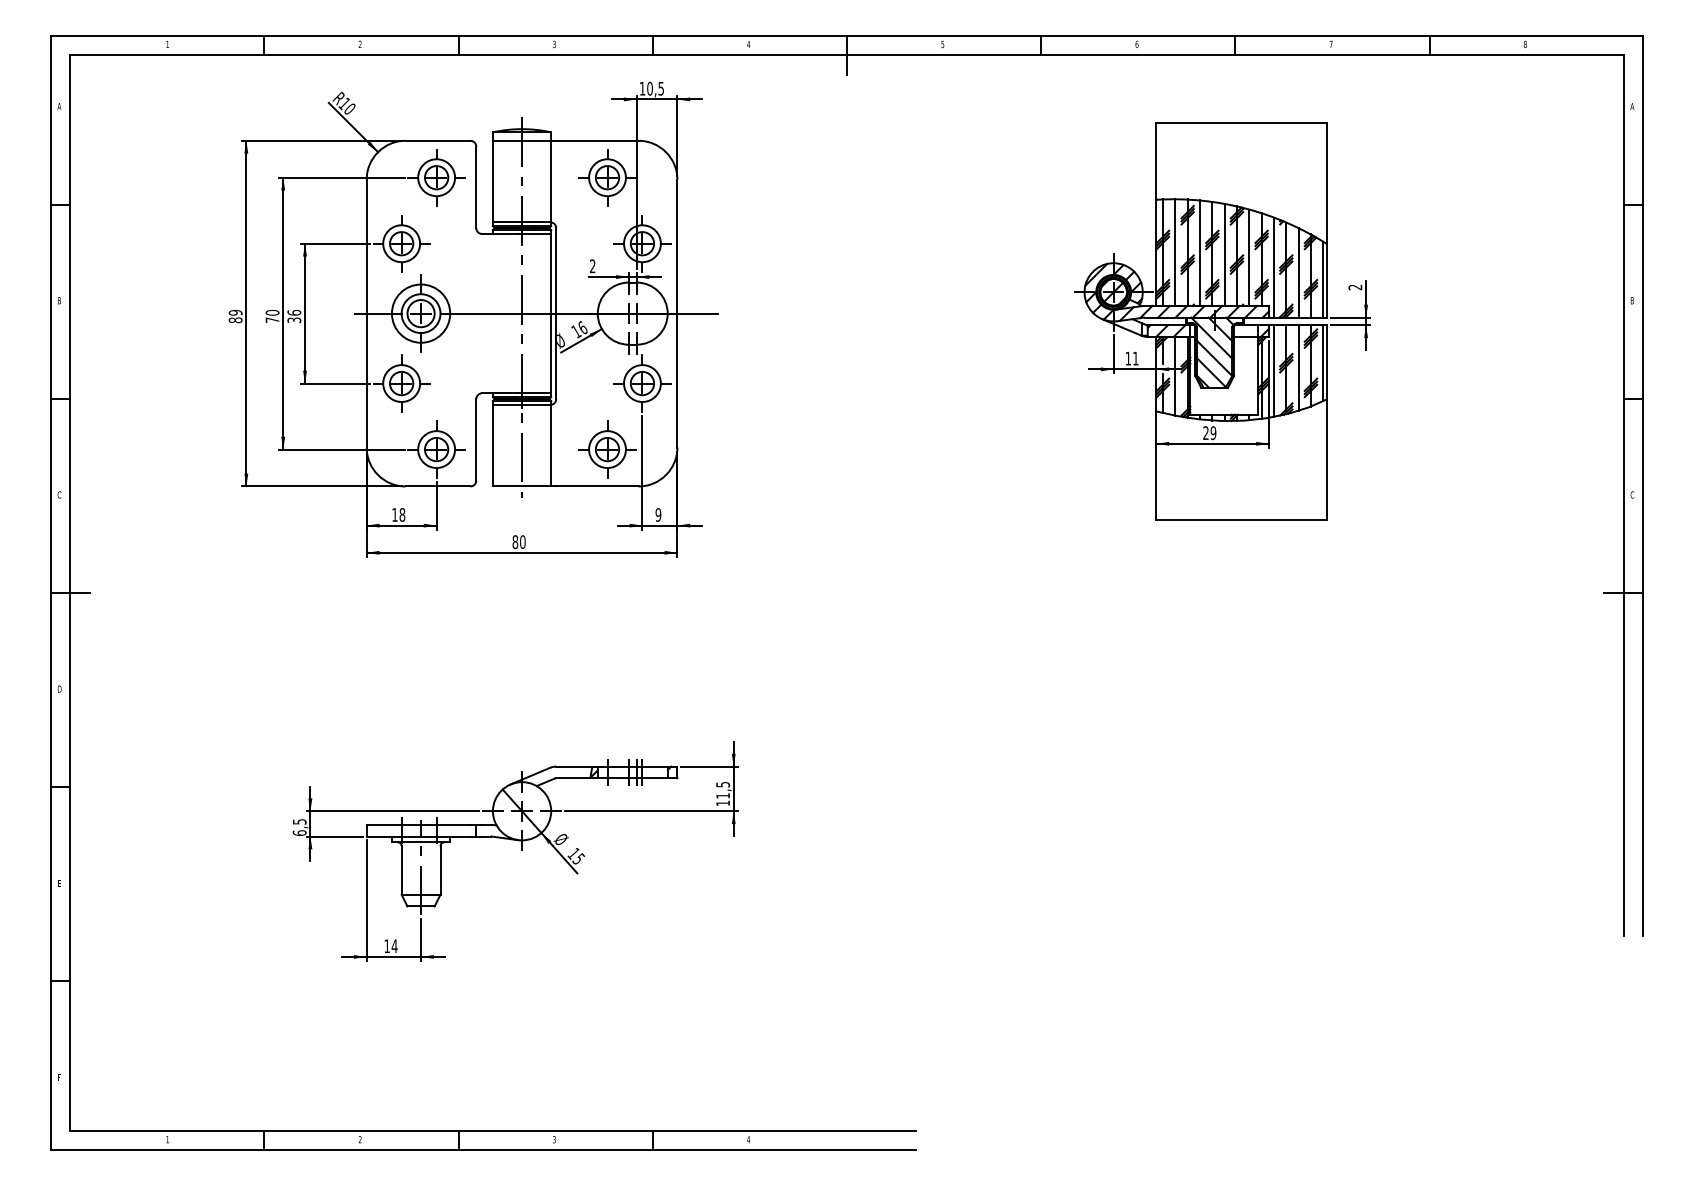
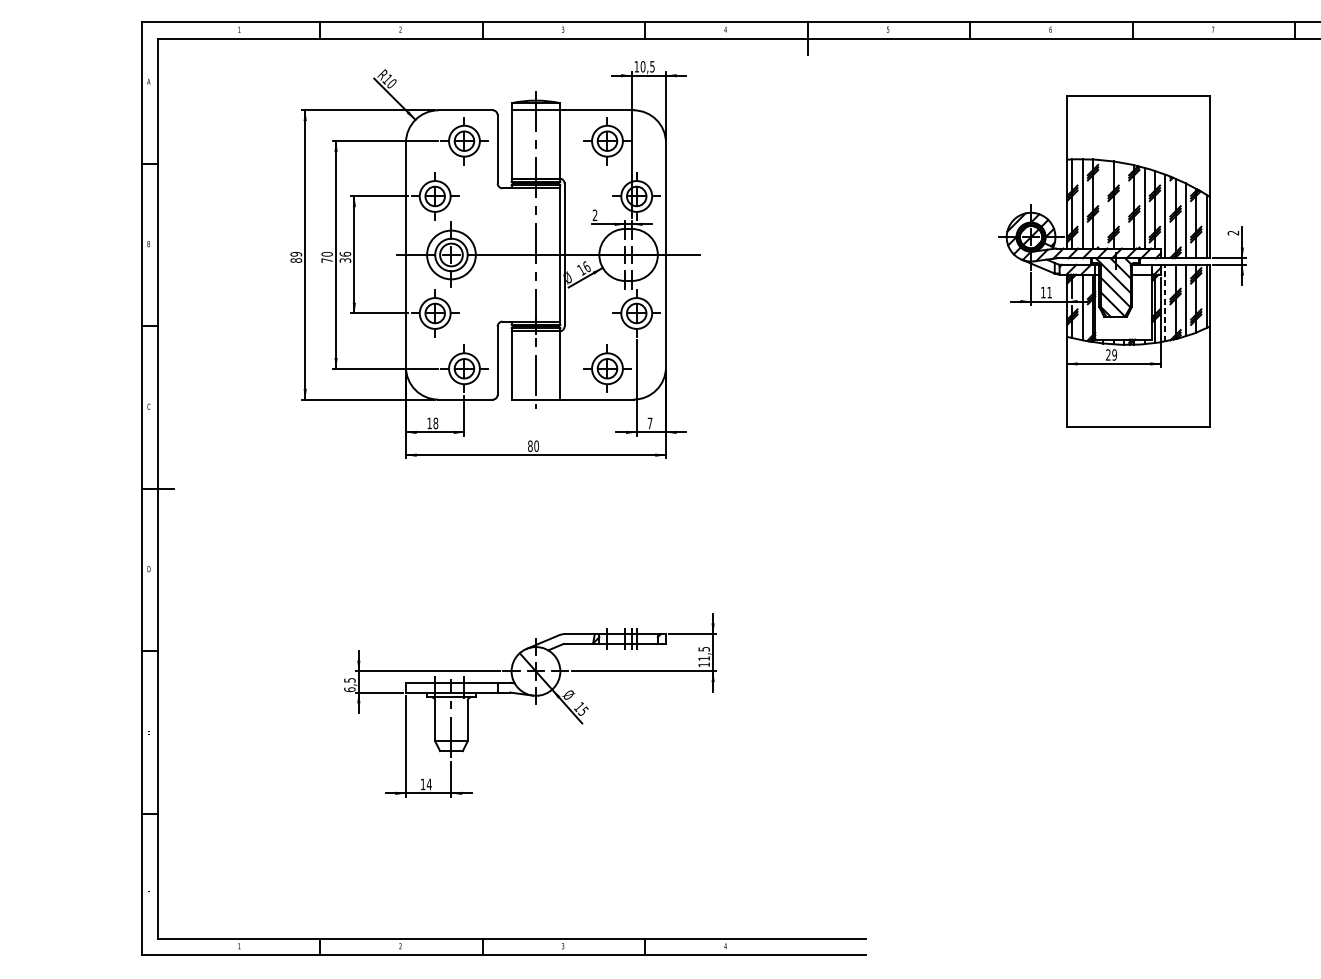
line: (1199, 252) -> (1102, 203), removed
line: (1224, 254) -> (1123, 205), removed
line: (1273, 371) -> (1164, 303), solid -> dashed
text: (658, 514) -> (650, 423), 9 -> 7

